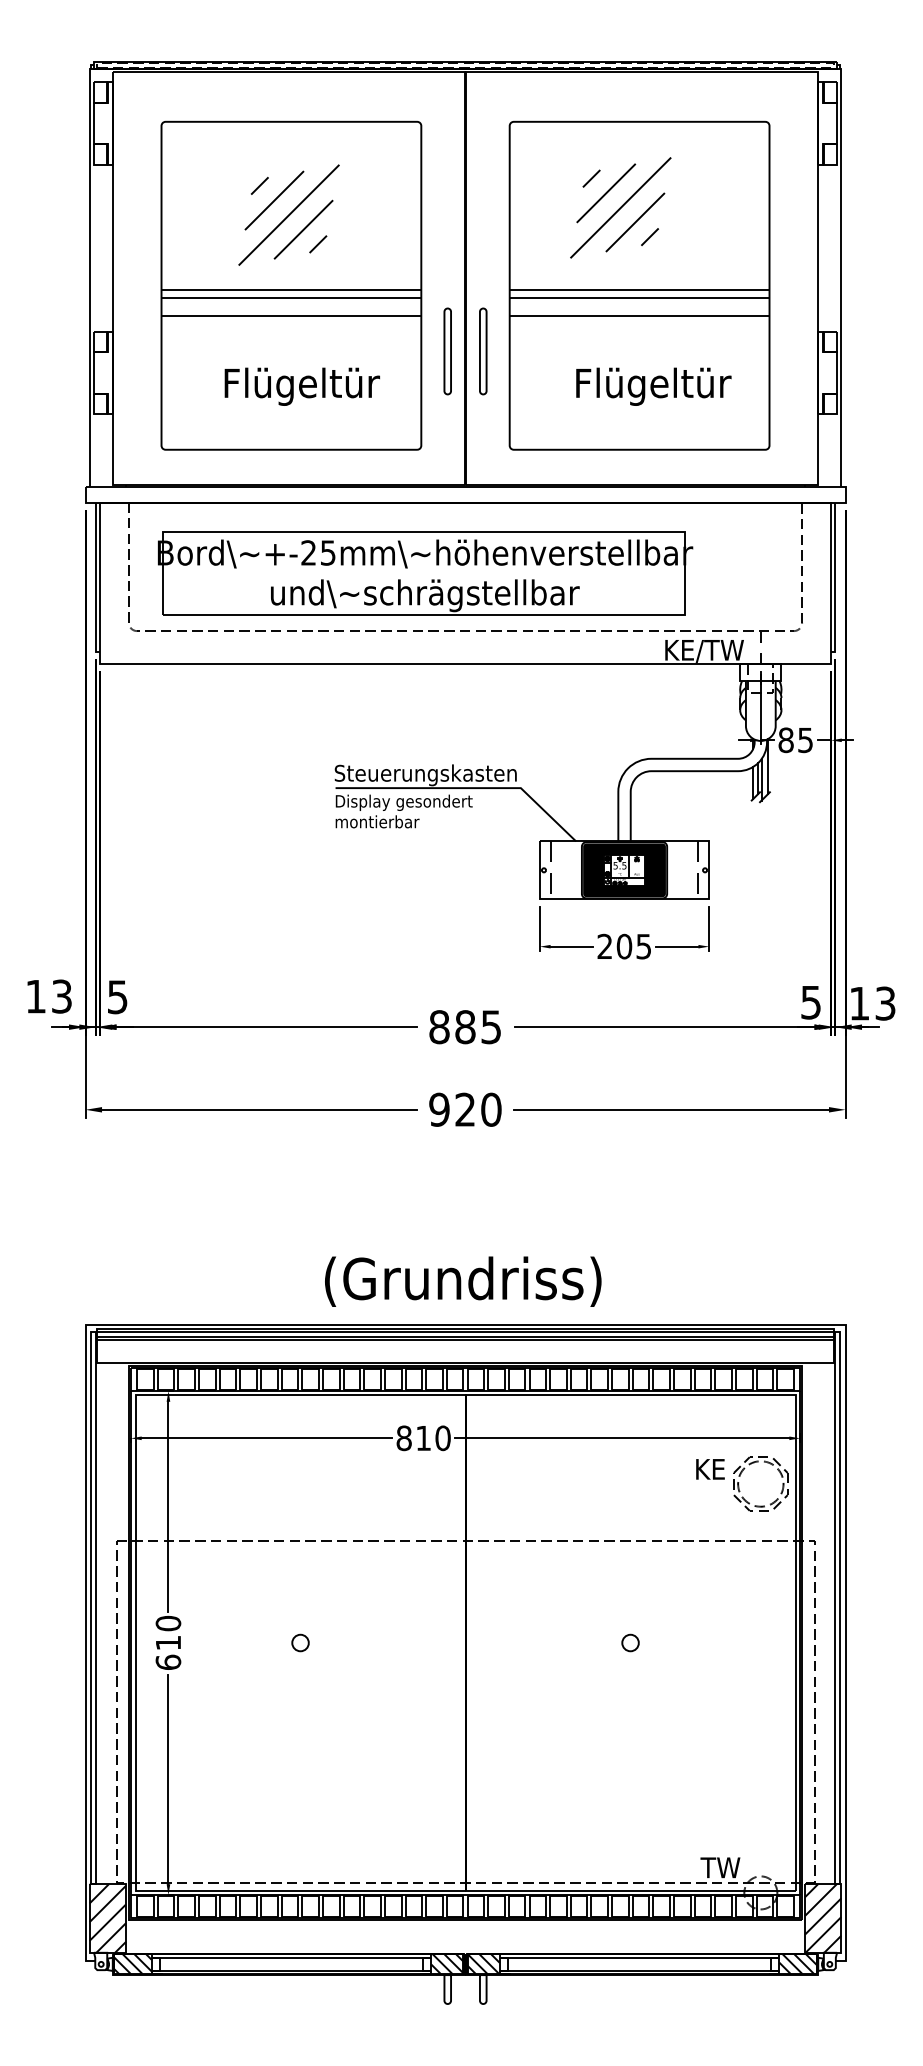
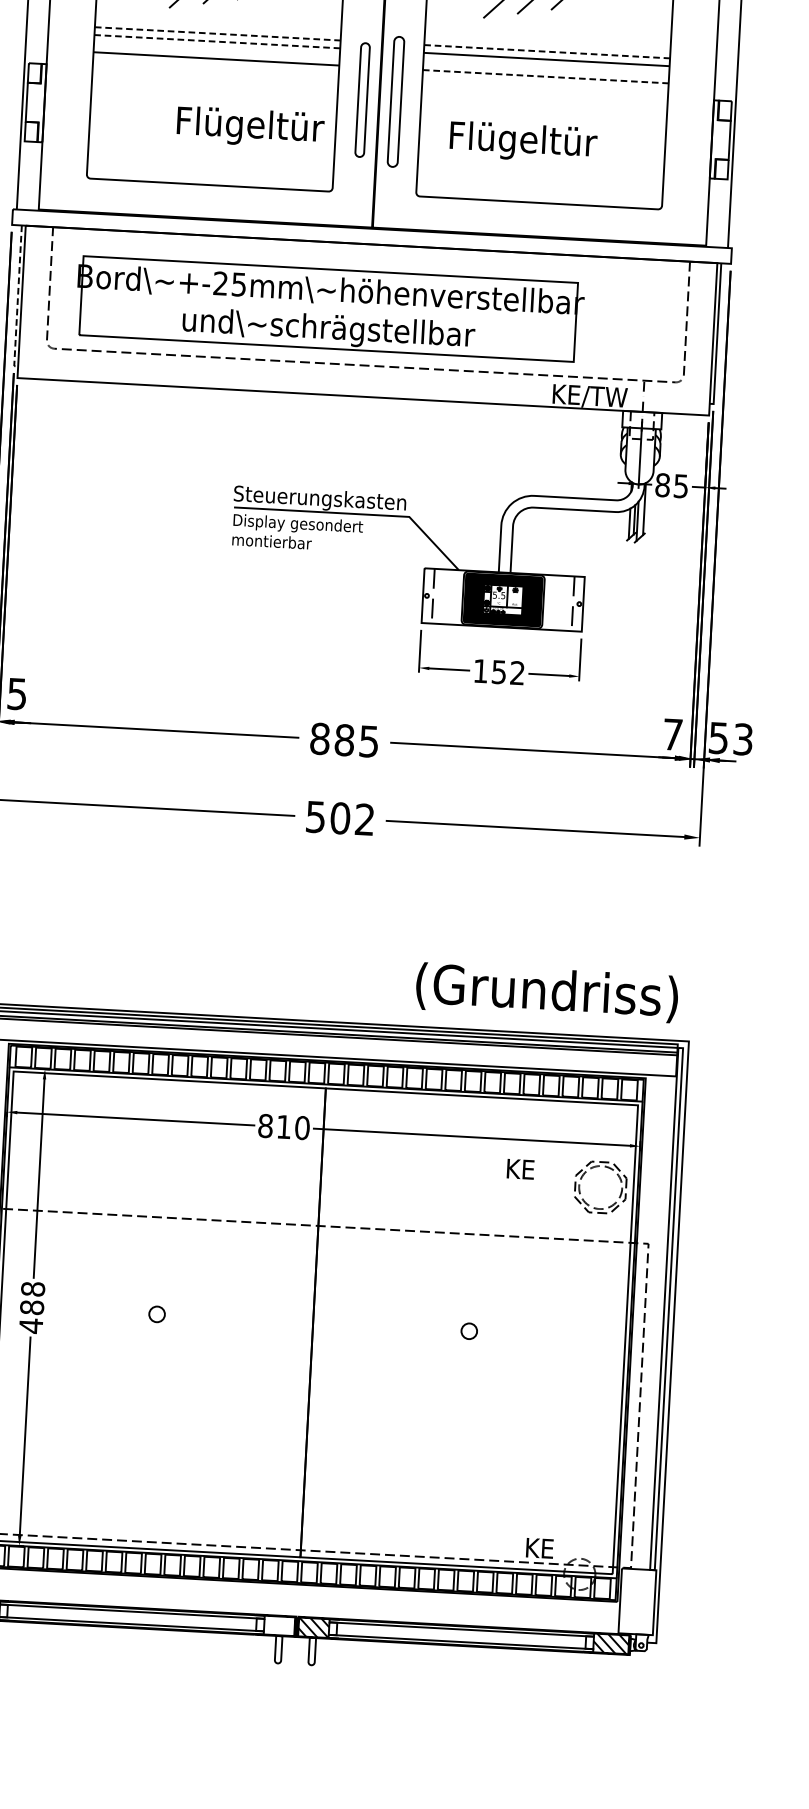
line: (291, 289) -> (217, 33), solid -> dashed
line: (639, 289) -> (547, 51), solid -> dashed
line: (291, 298) -> (217, 41), solid -> dashed
line: (639, 316) -> (545, 76), solid -> dashed
part: (447, 351) -> (362, 100), size x1.4
part: (483, 351) -> (396, 101), size x1.6
text: (301, 386) -> (249, 127), moved
text: (653, 386) -> (523, 142), moved
line: (95, 580) -> (17, 298), solid -> dashed
text: (623, 946) -> (498, 672), 205 -> 152
text: (810, 1002) -> (672, 734), 5 -> 7
text: (859, 1003) -> (718, 738), 13 -> 53
text: (465, 1109) -> (340, 818), 920 -> 502
text: (463, 1281) -> (547, 992), moved
text: (710, 1469) -> (520, 1169), moved
text: (168, 1642) -> (32, 1307), 610 -> 488
text: (720, 1867) -> (542, 1548), TW -> KE
hatch: (823, 1918) -> (637, 1601), removed
hatch: (447, 1964) -> (279, 1626), removed

